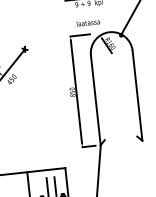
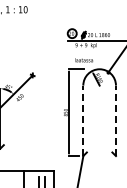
line: (136, 95) -> (115, 120), solid -> dashed
line: (96, 99) -> (83, 120), solid -> dashed

